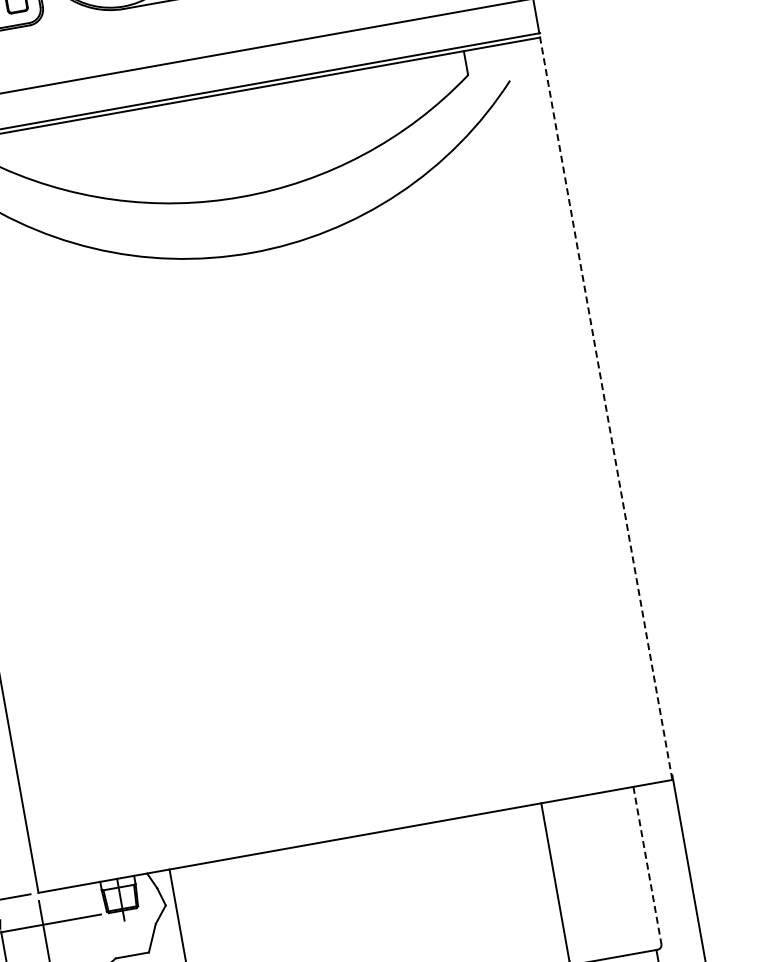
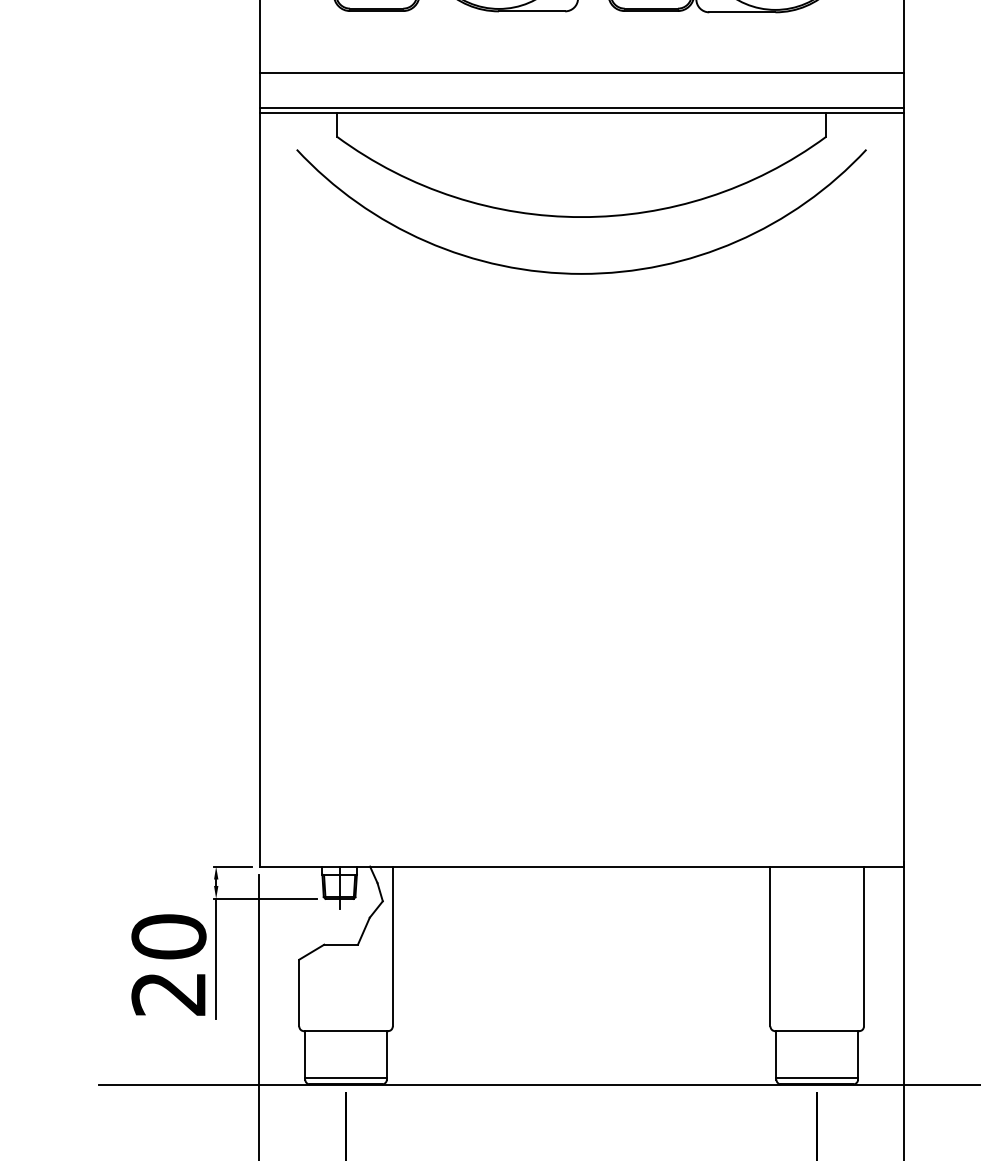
line: (605, 405) -> (903, 486), dashed -> solid
line: (647, 865) -> (864, 946), dashed -> solid

